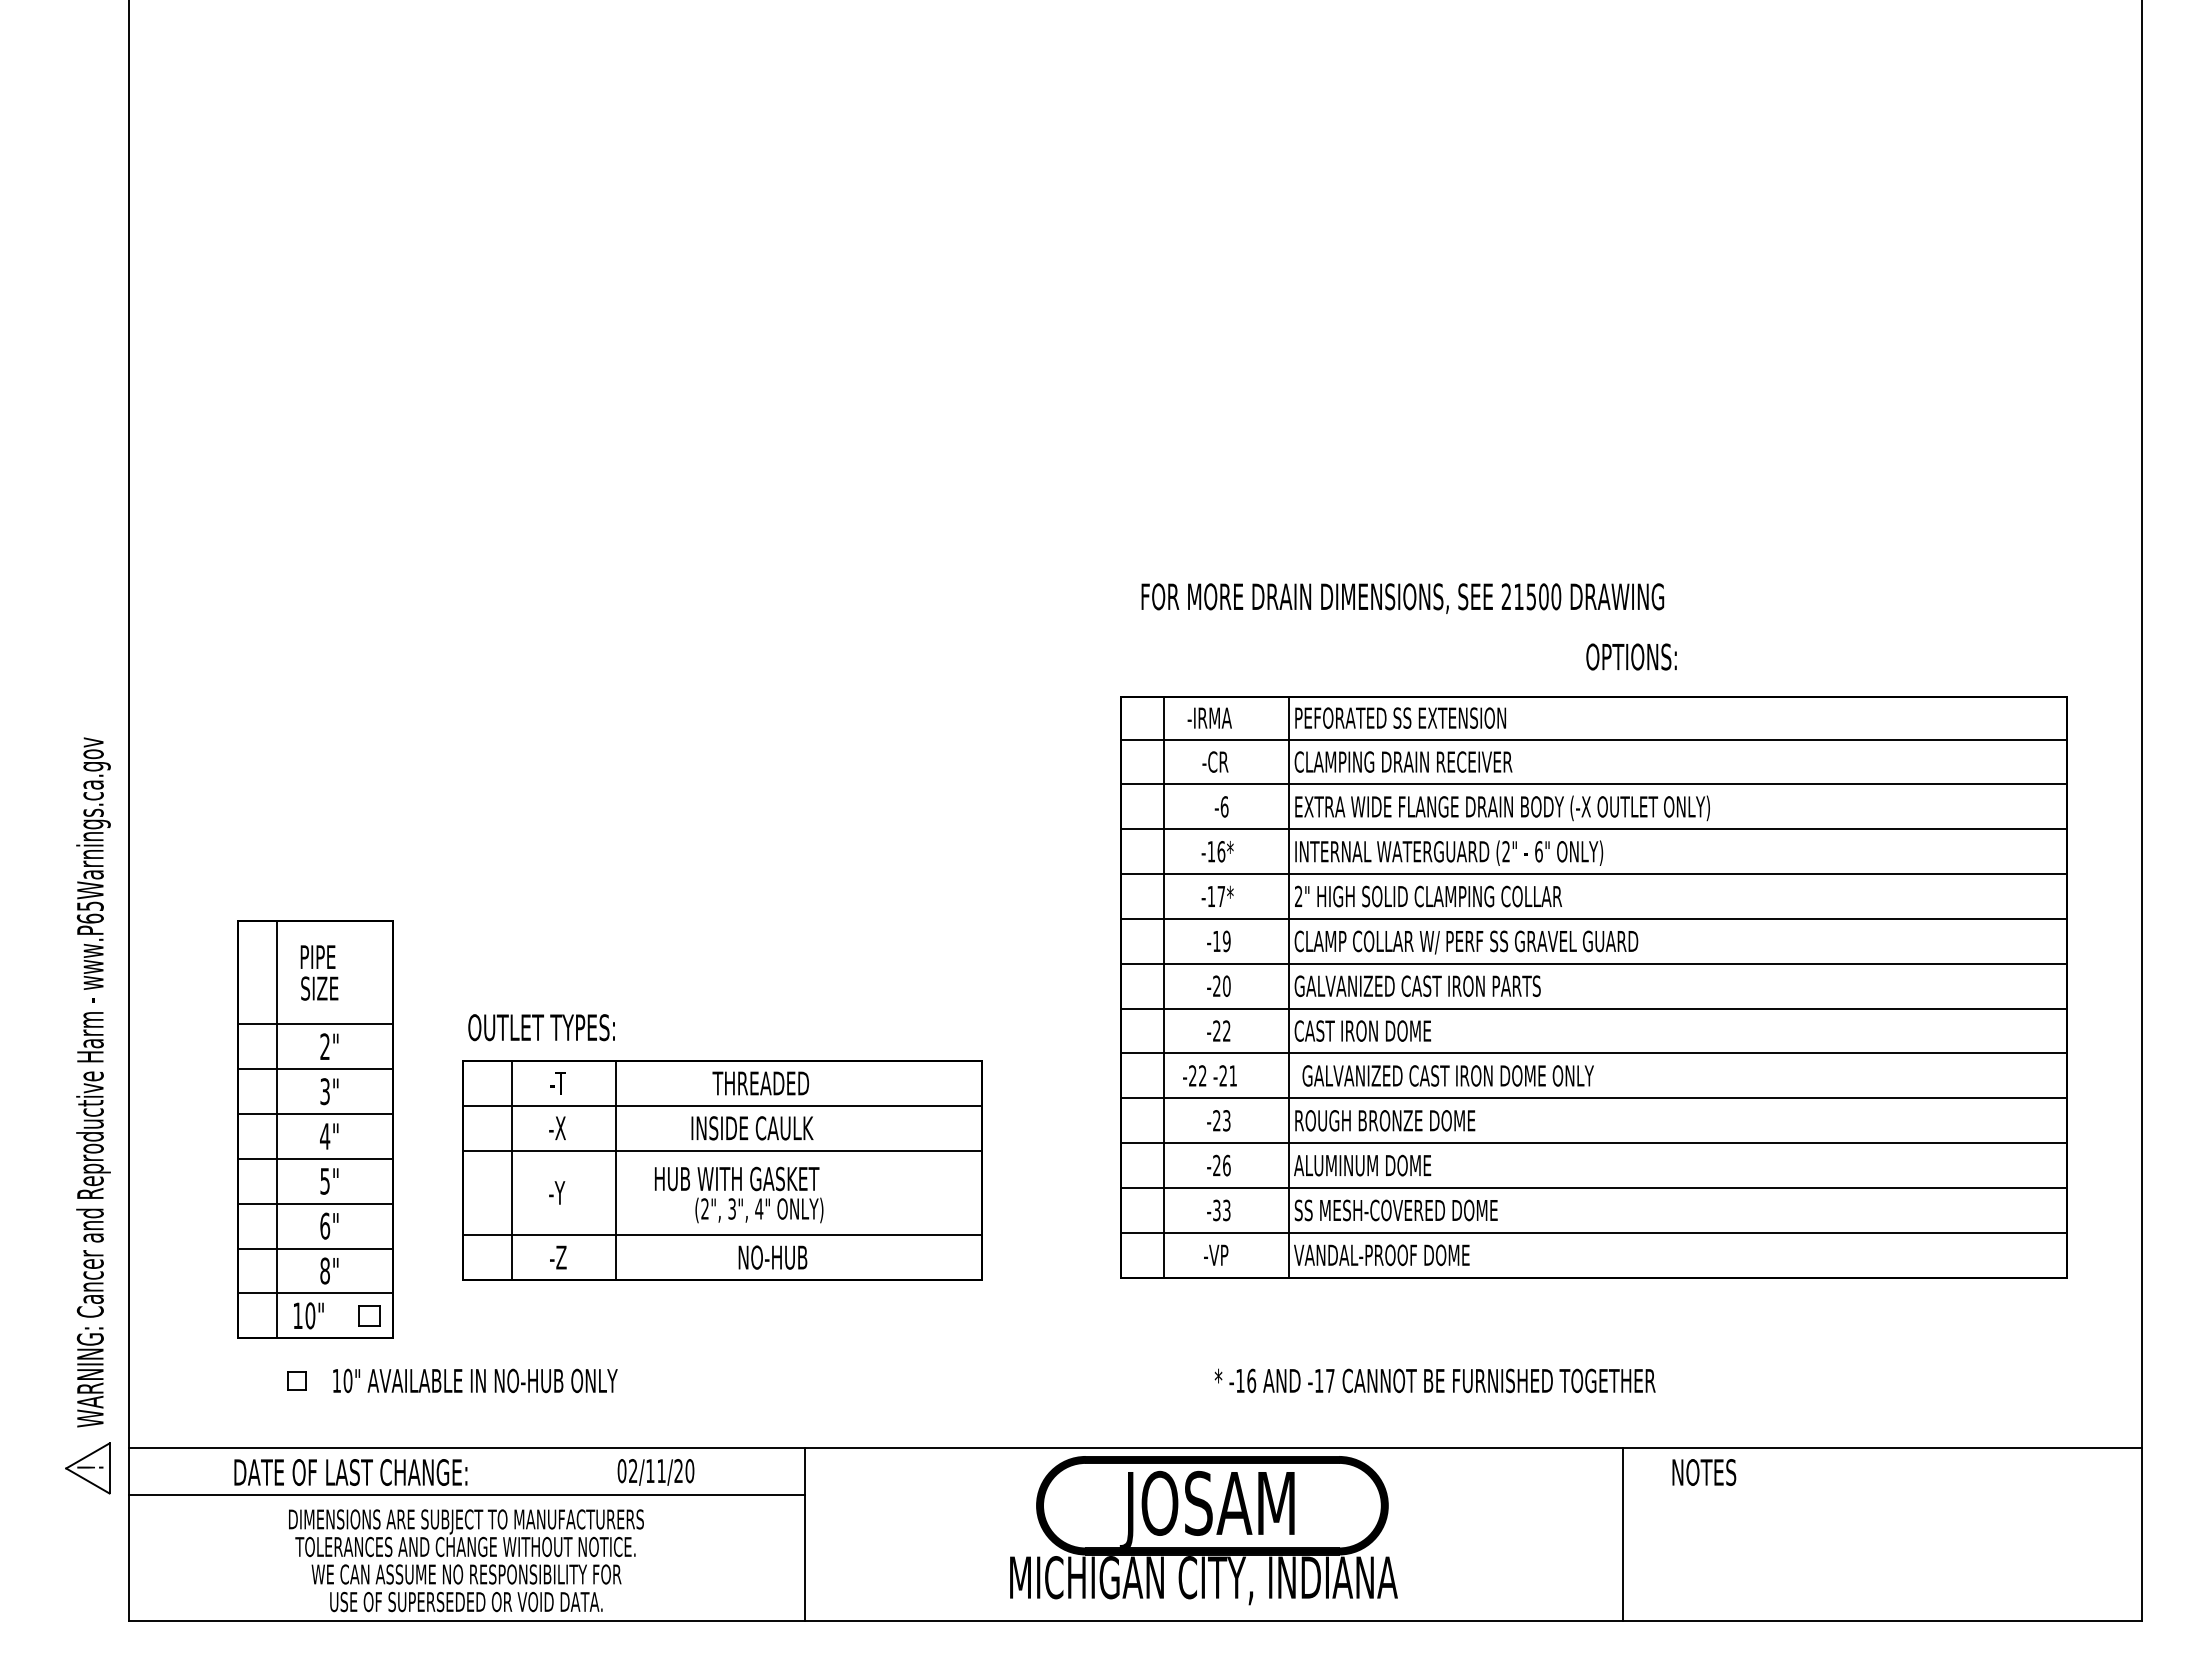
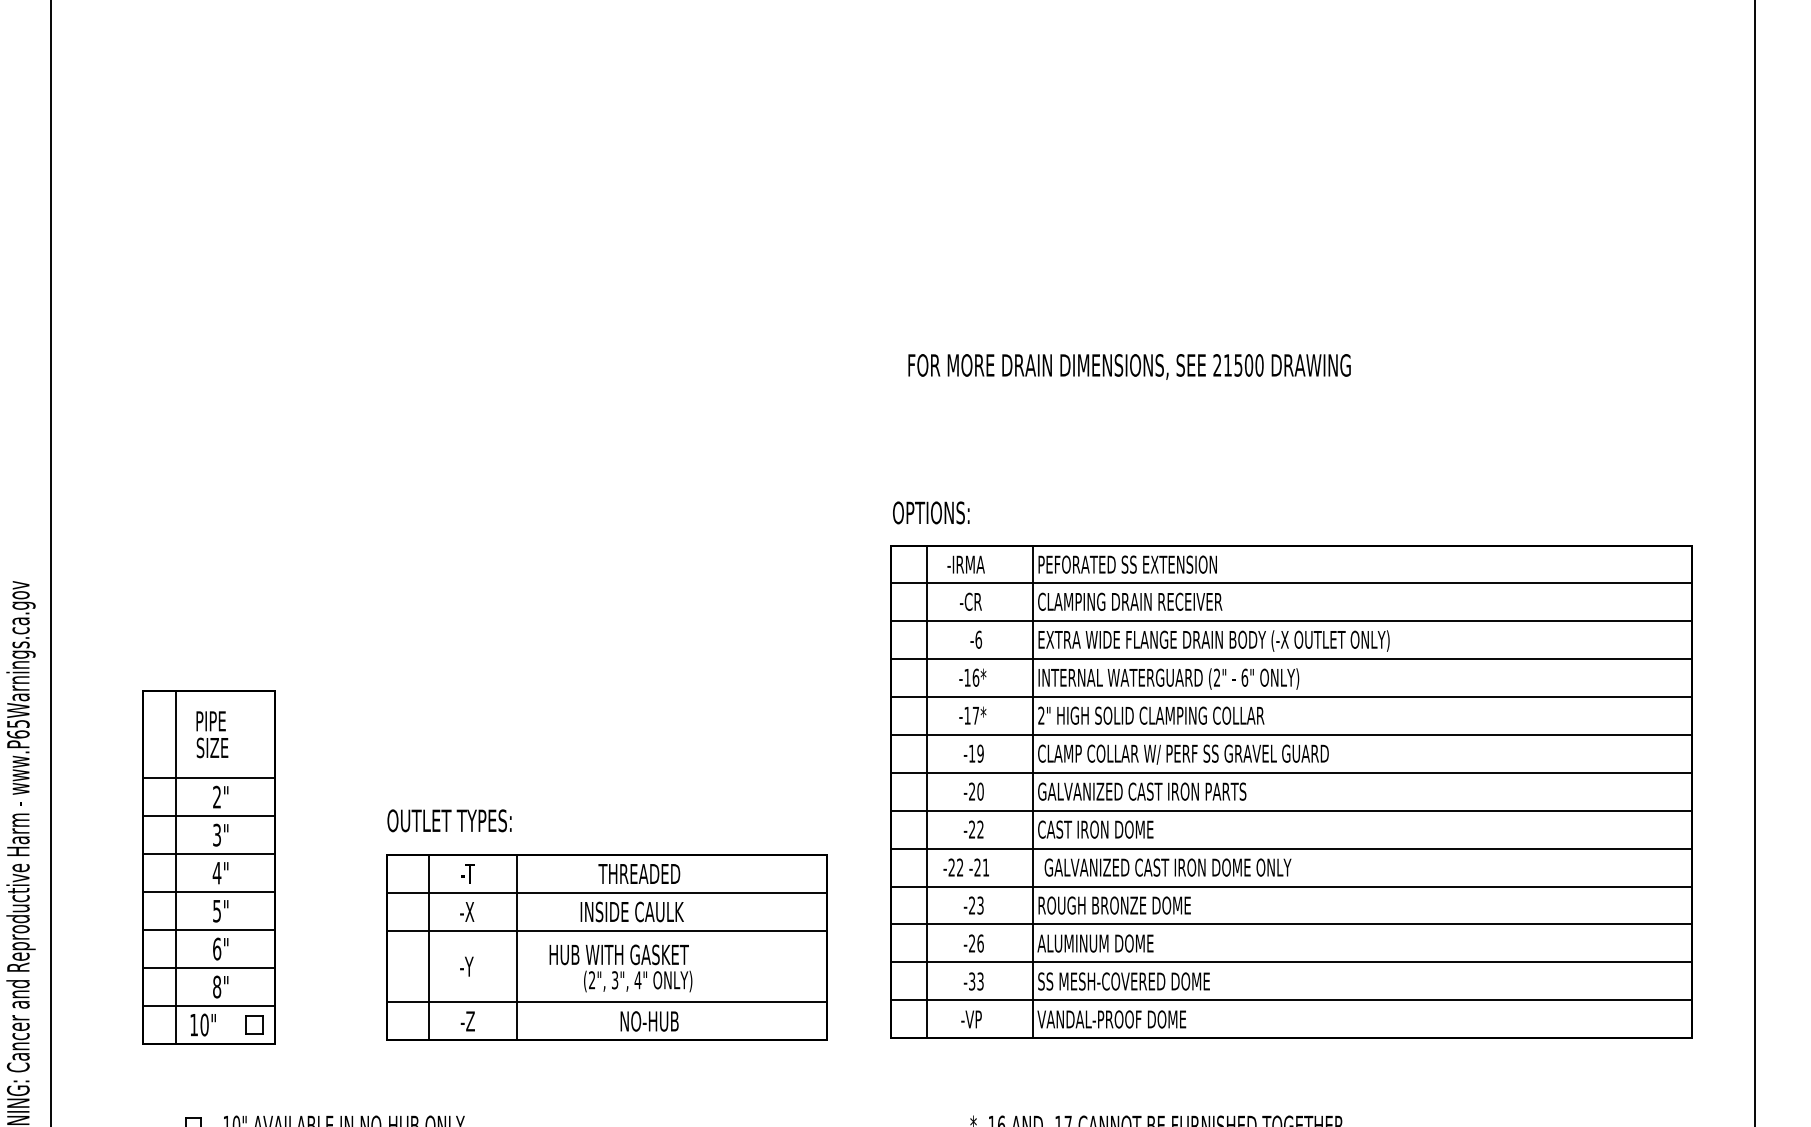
text: (1402, 598) -> (1129, 366), moved
text: (1631, 656) -> (931, 512), moved
text: (541, 1027) -> (449, 820), moved
part: (315, 1129) -> (208, 867), moved
part: (722, 1170) -> (606, 947), moved

